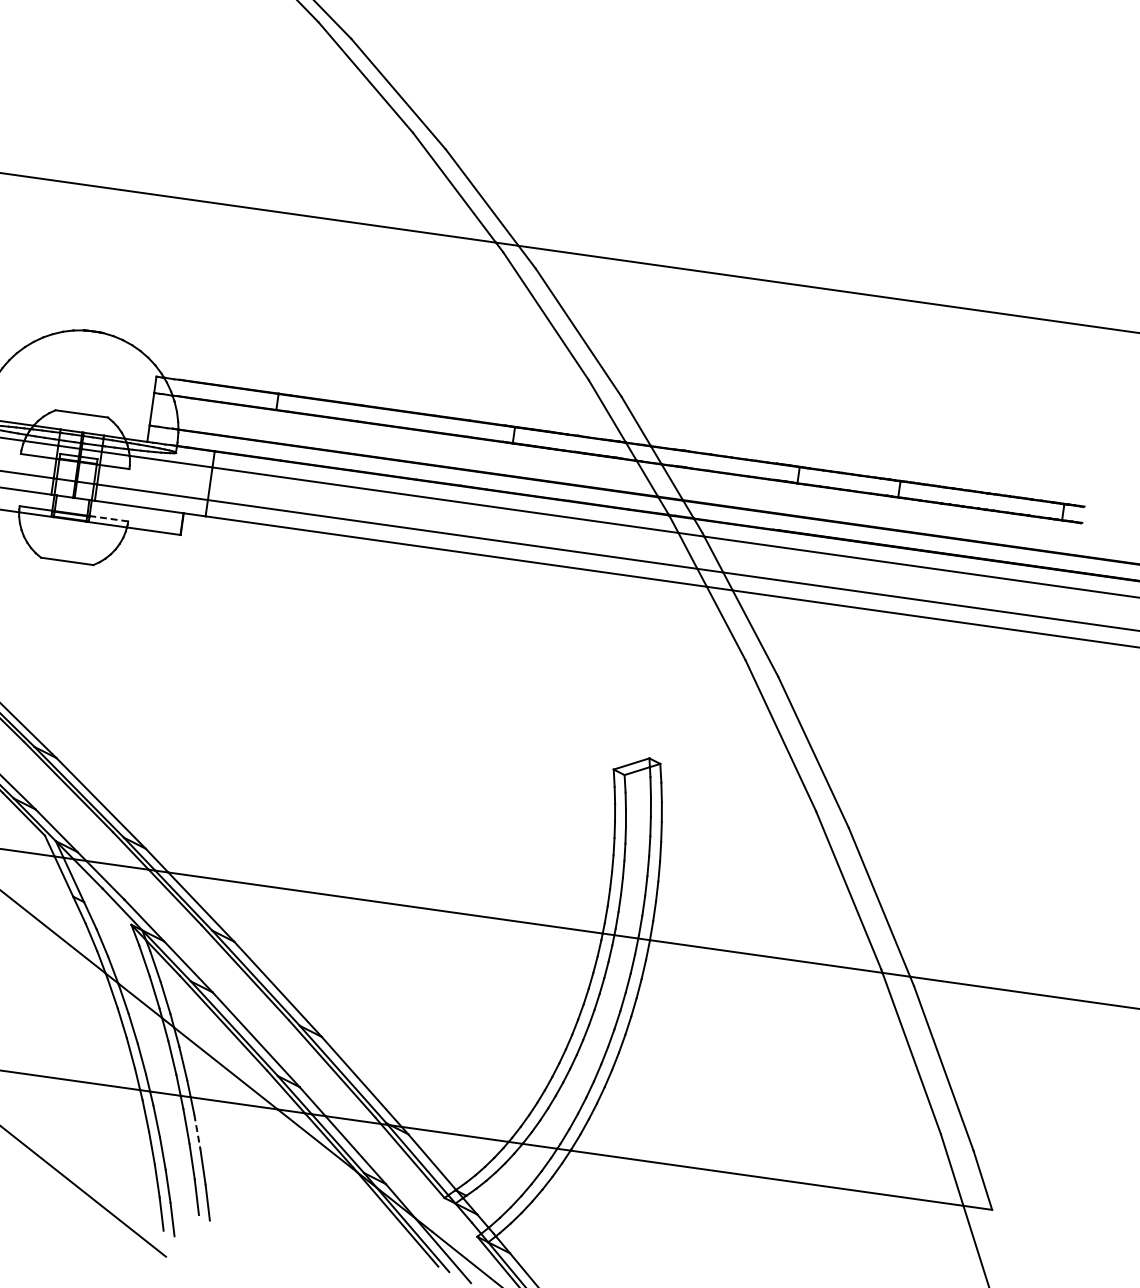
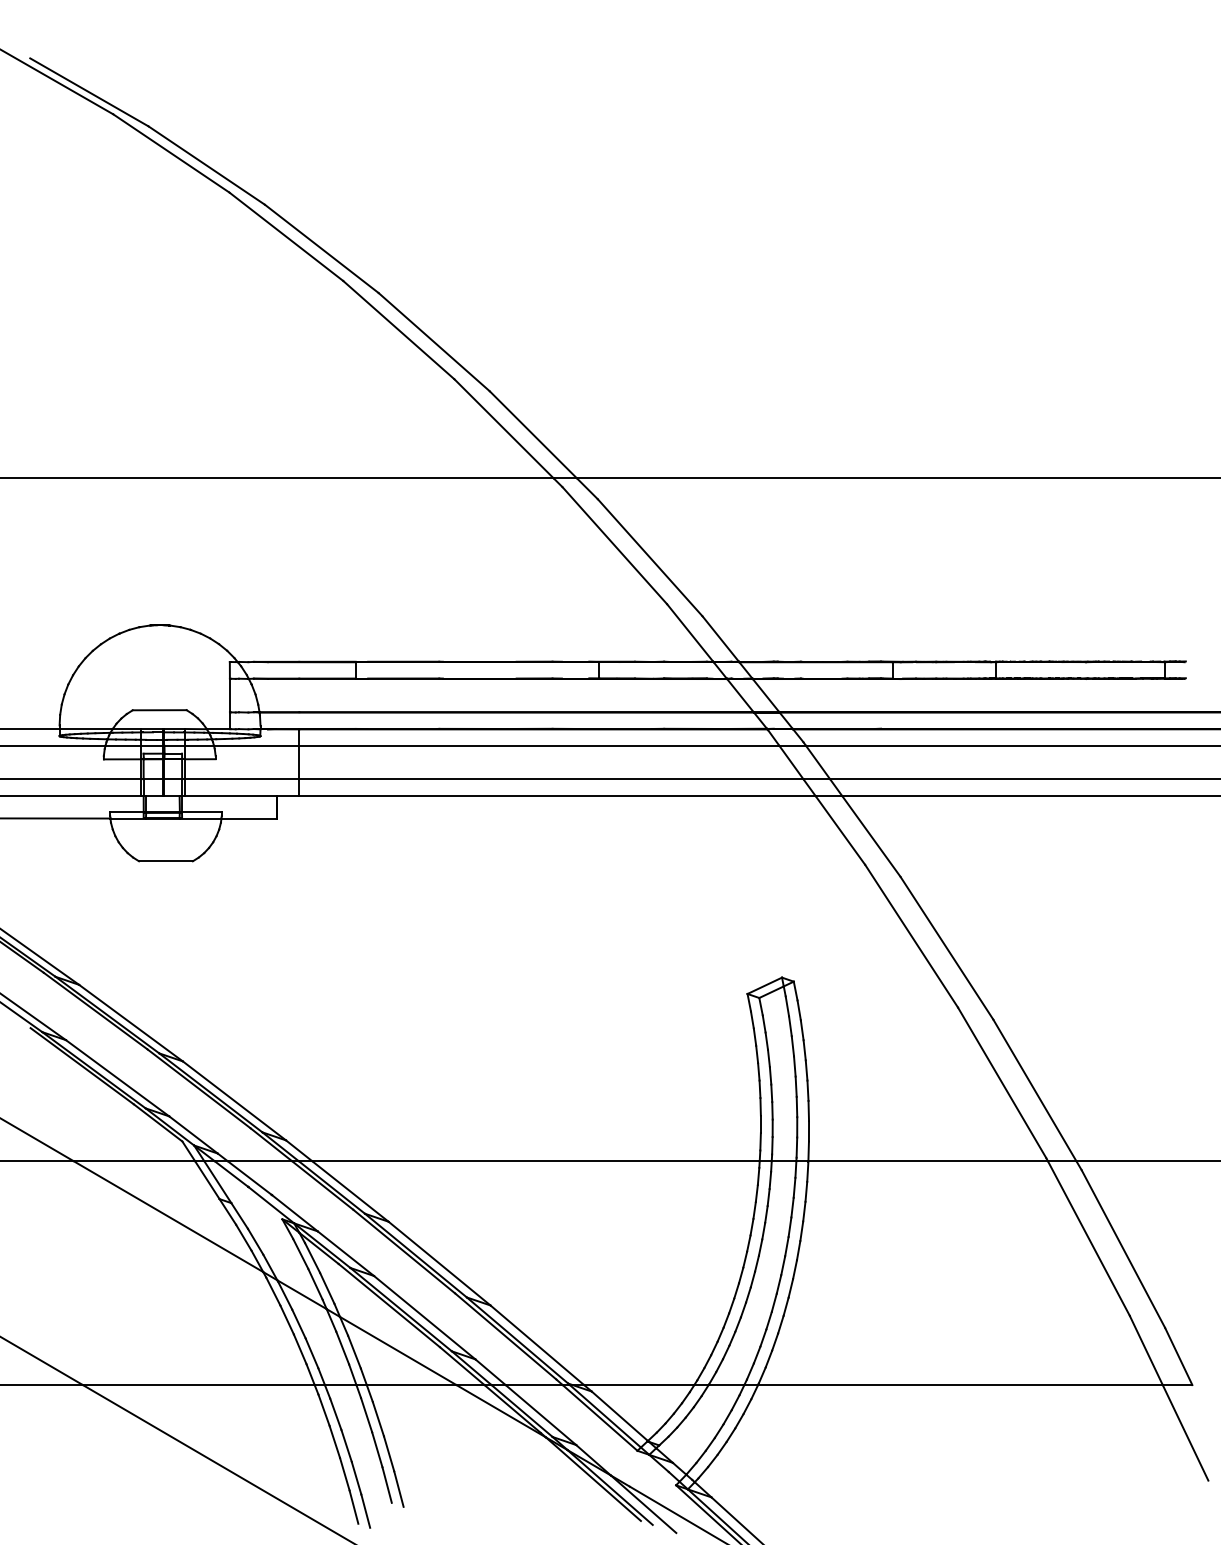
line: (108, 518) -> (201, 812), dashed -> solid
line: (197, 1132) -> (378, 1419), dashed -> solid

